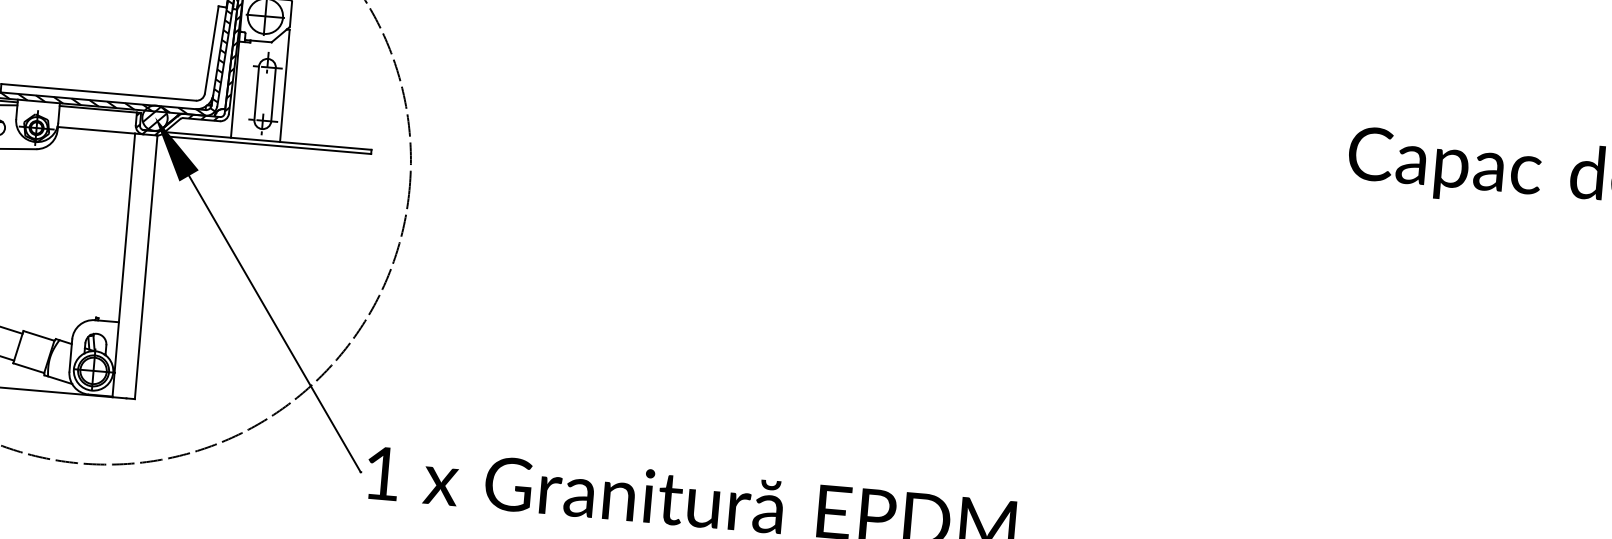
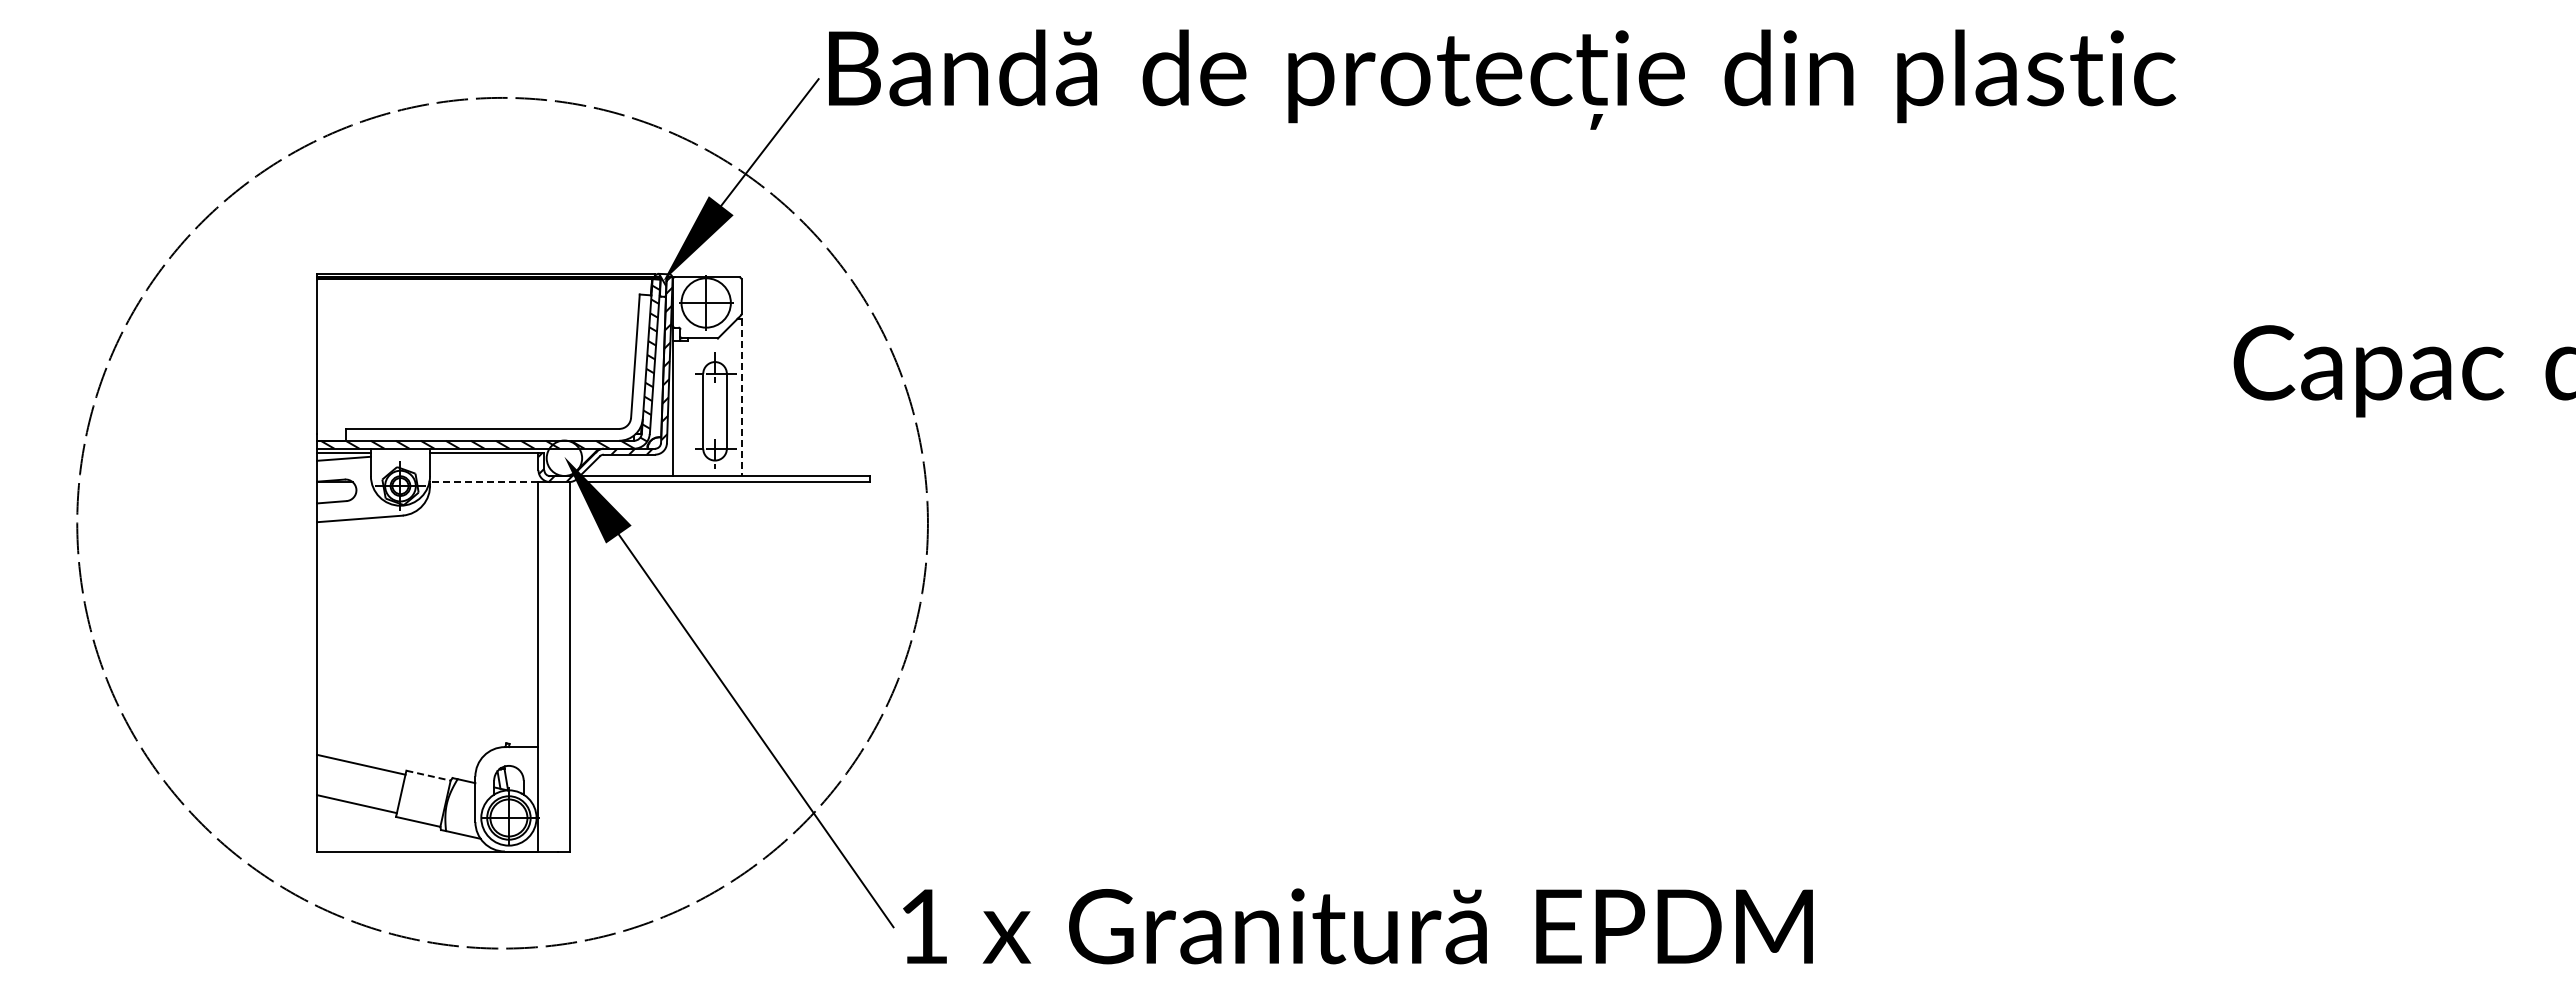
line: (284, 85) -> (741, 397), solid -> dashed
hatch: (155, 117) -> (564, 457), removed
line: (95, 130) -> (483, 482), solid -> dashed
line: (38, 335) -> (428, 775), solid -> dashed

